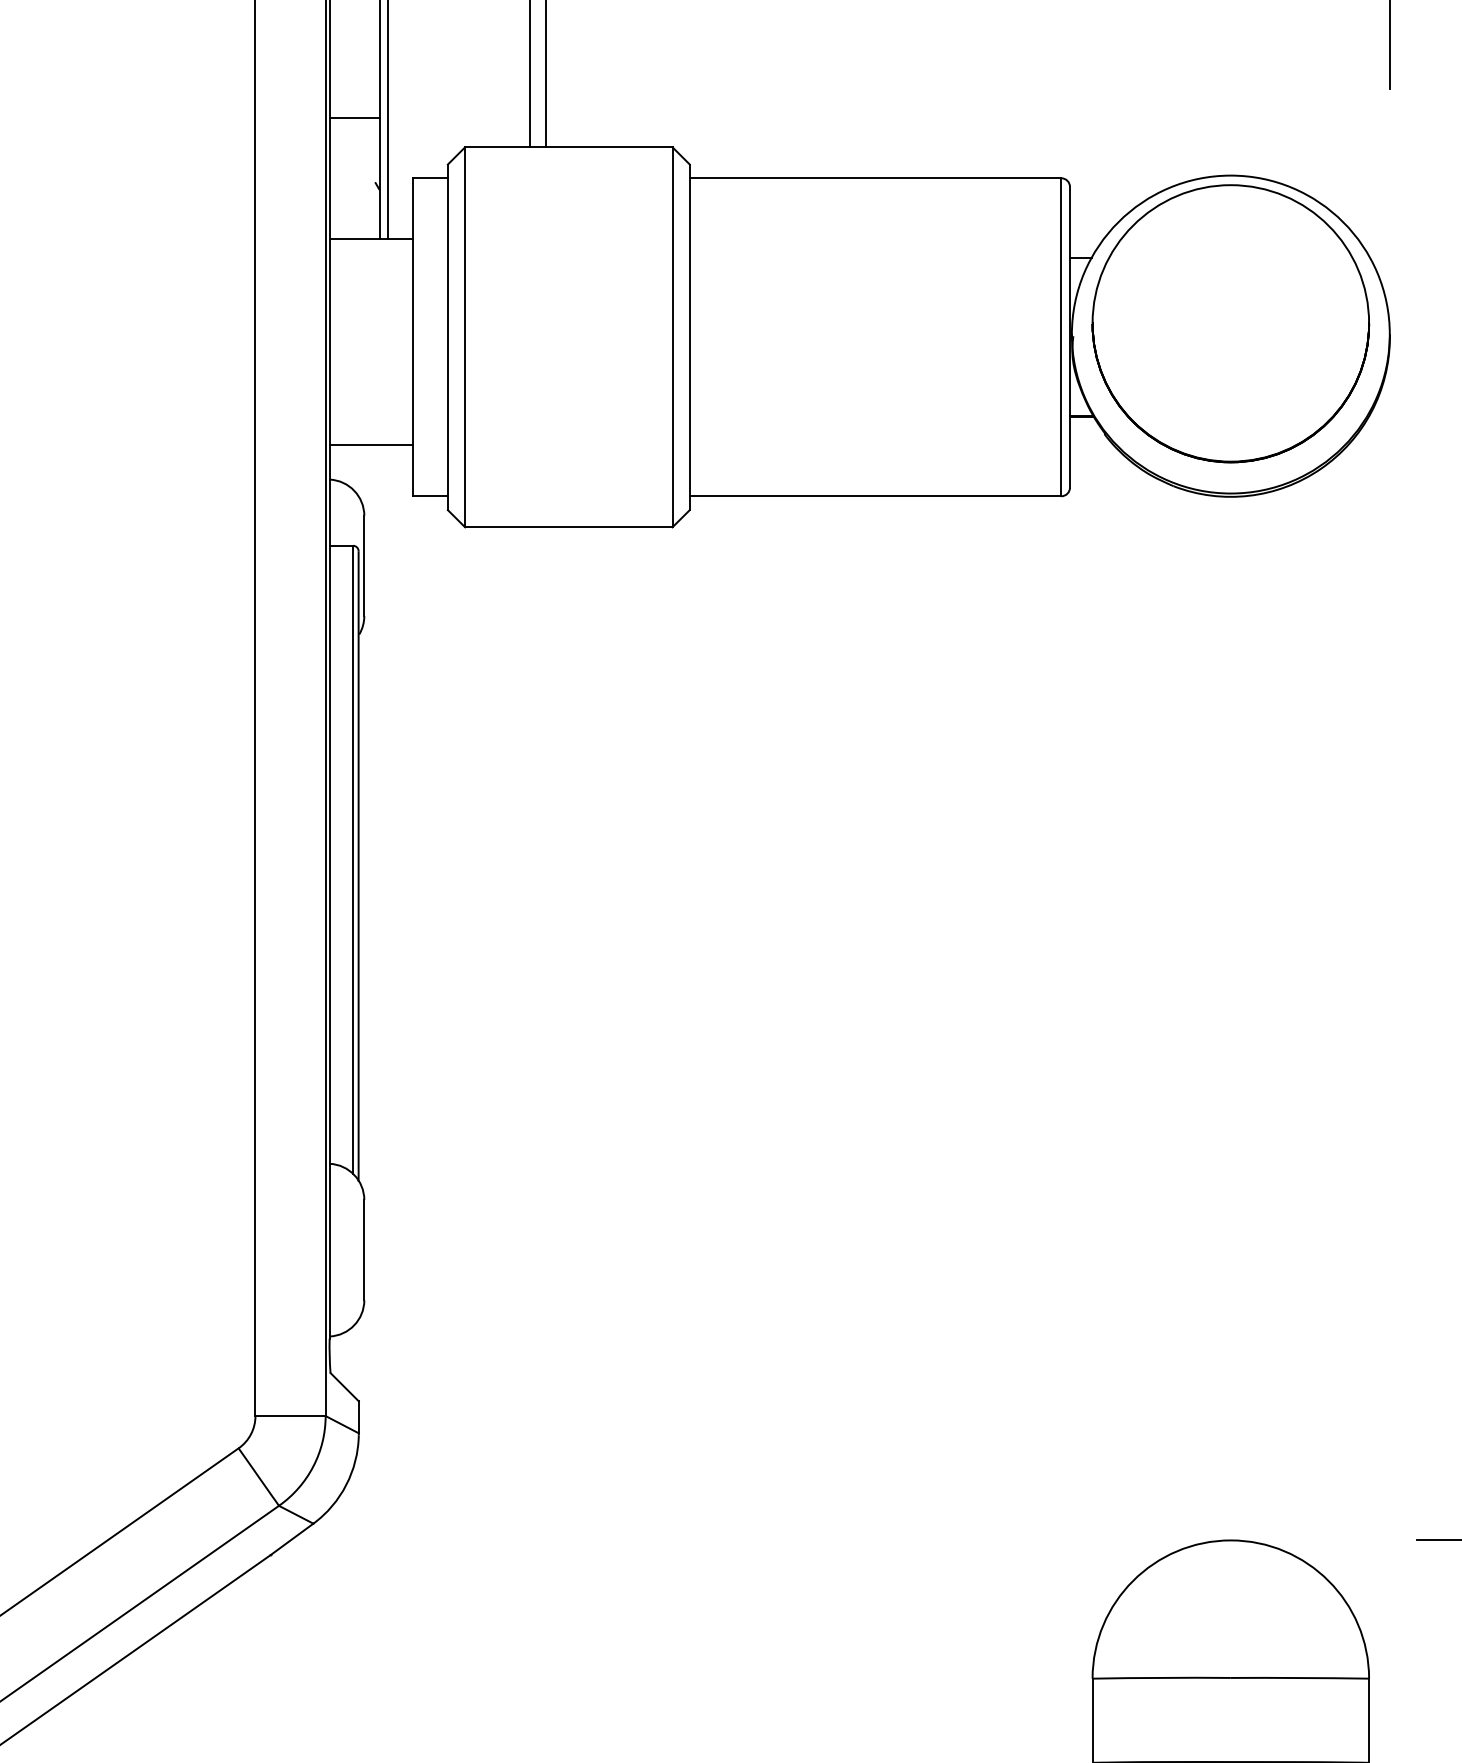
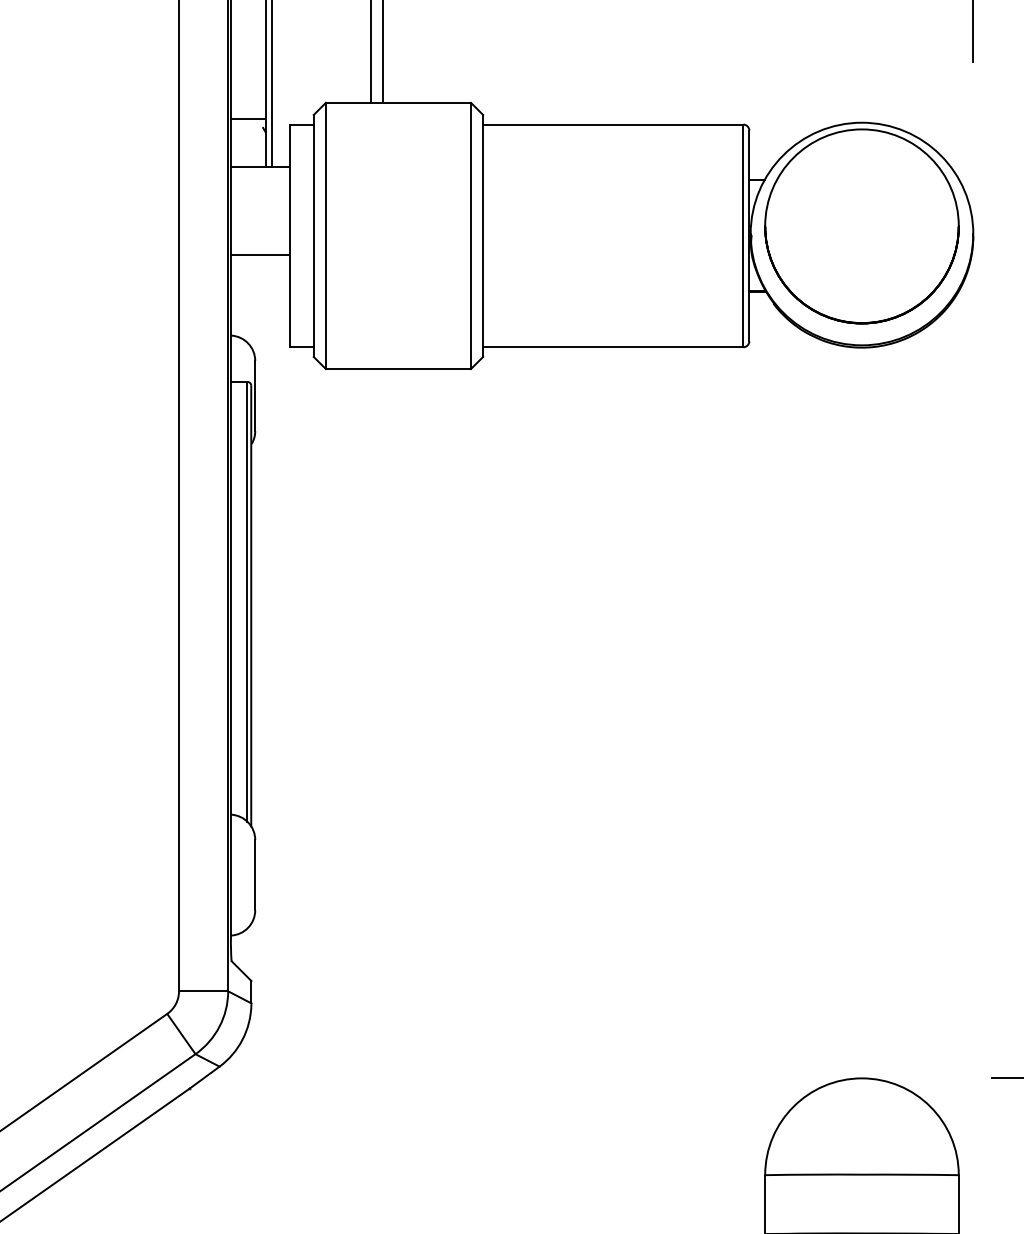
line: (354, 117) -> (248, 119), moved
line: (371, 444) -> (260, 254), moved

